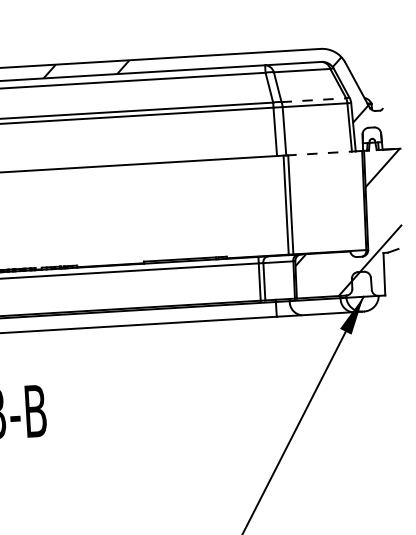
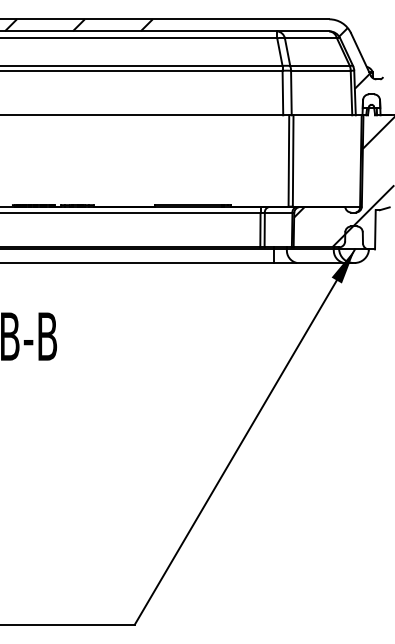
line: (314, 100) -> (320, 66), dashed -> solid
line: (319, 153) -> (322, 115), dashed -> solid

